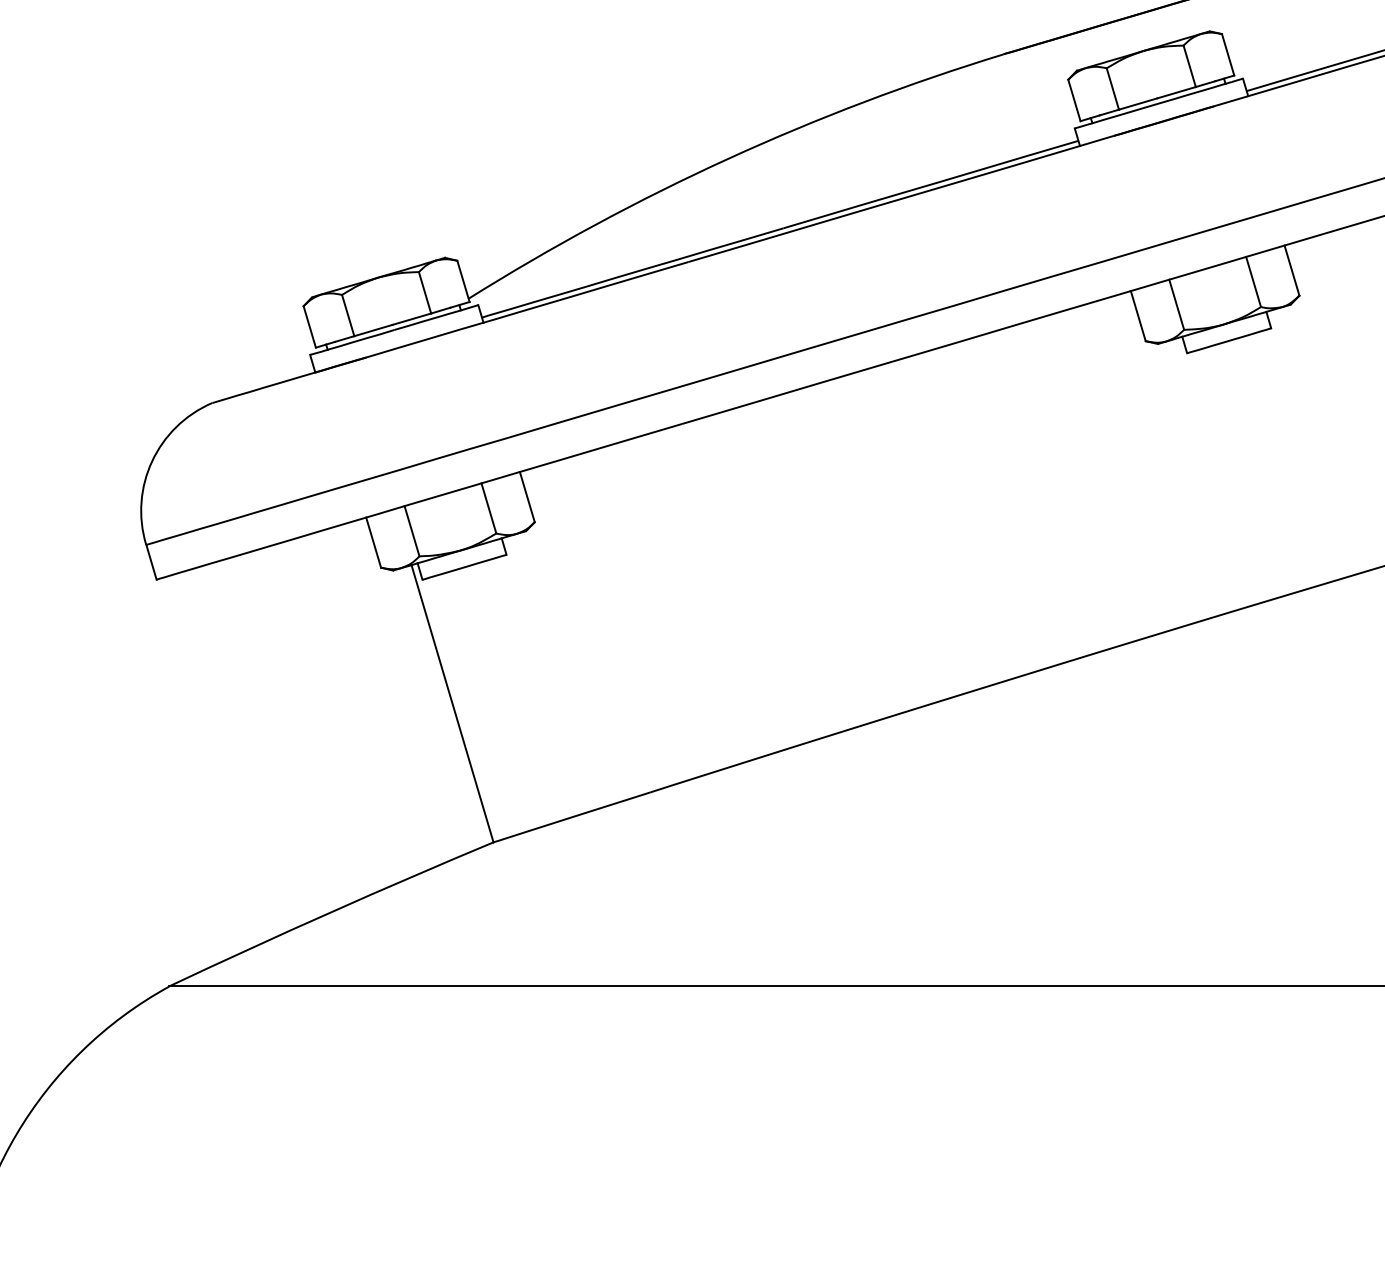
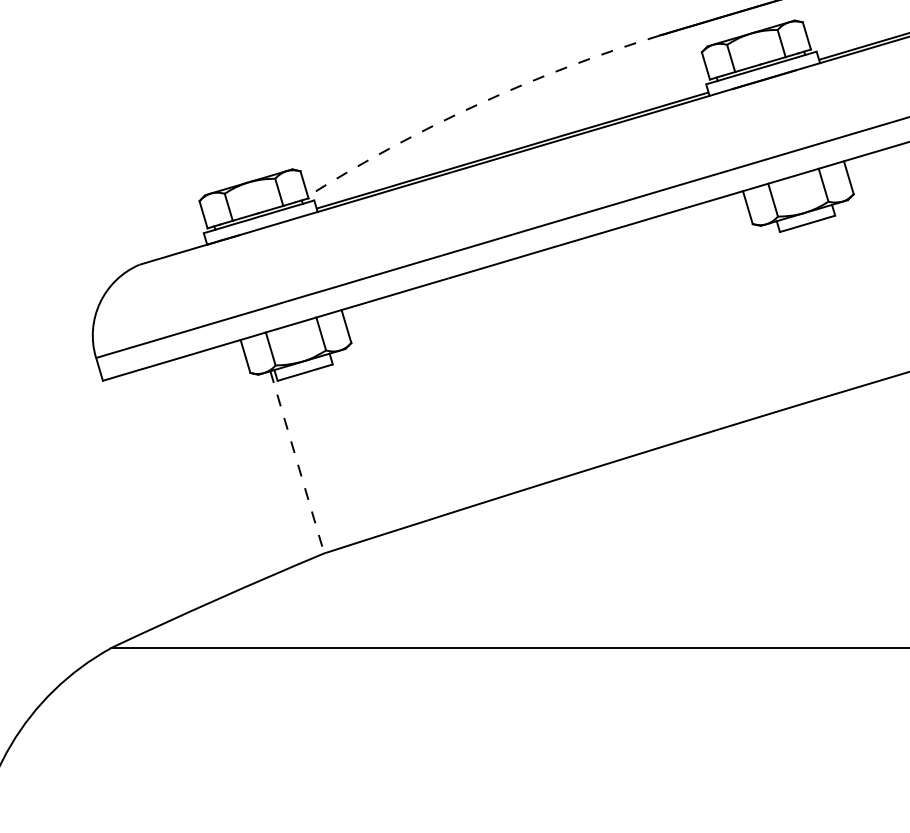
arc: (728, 159) -> (478, 104), solid -> dashed
line: (452, 704) -> (297, 462), solid -> dashed

